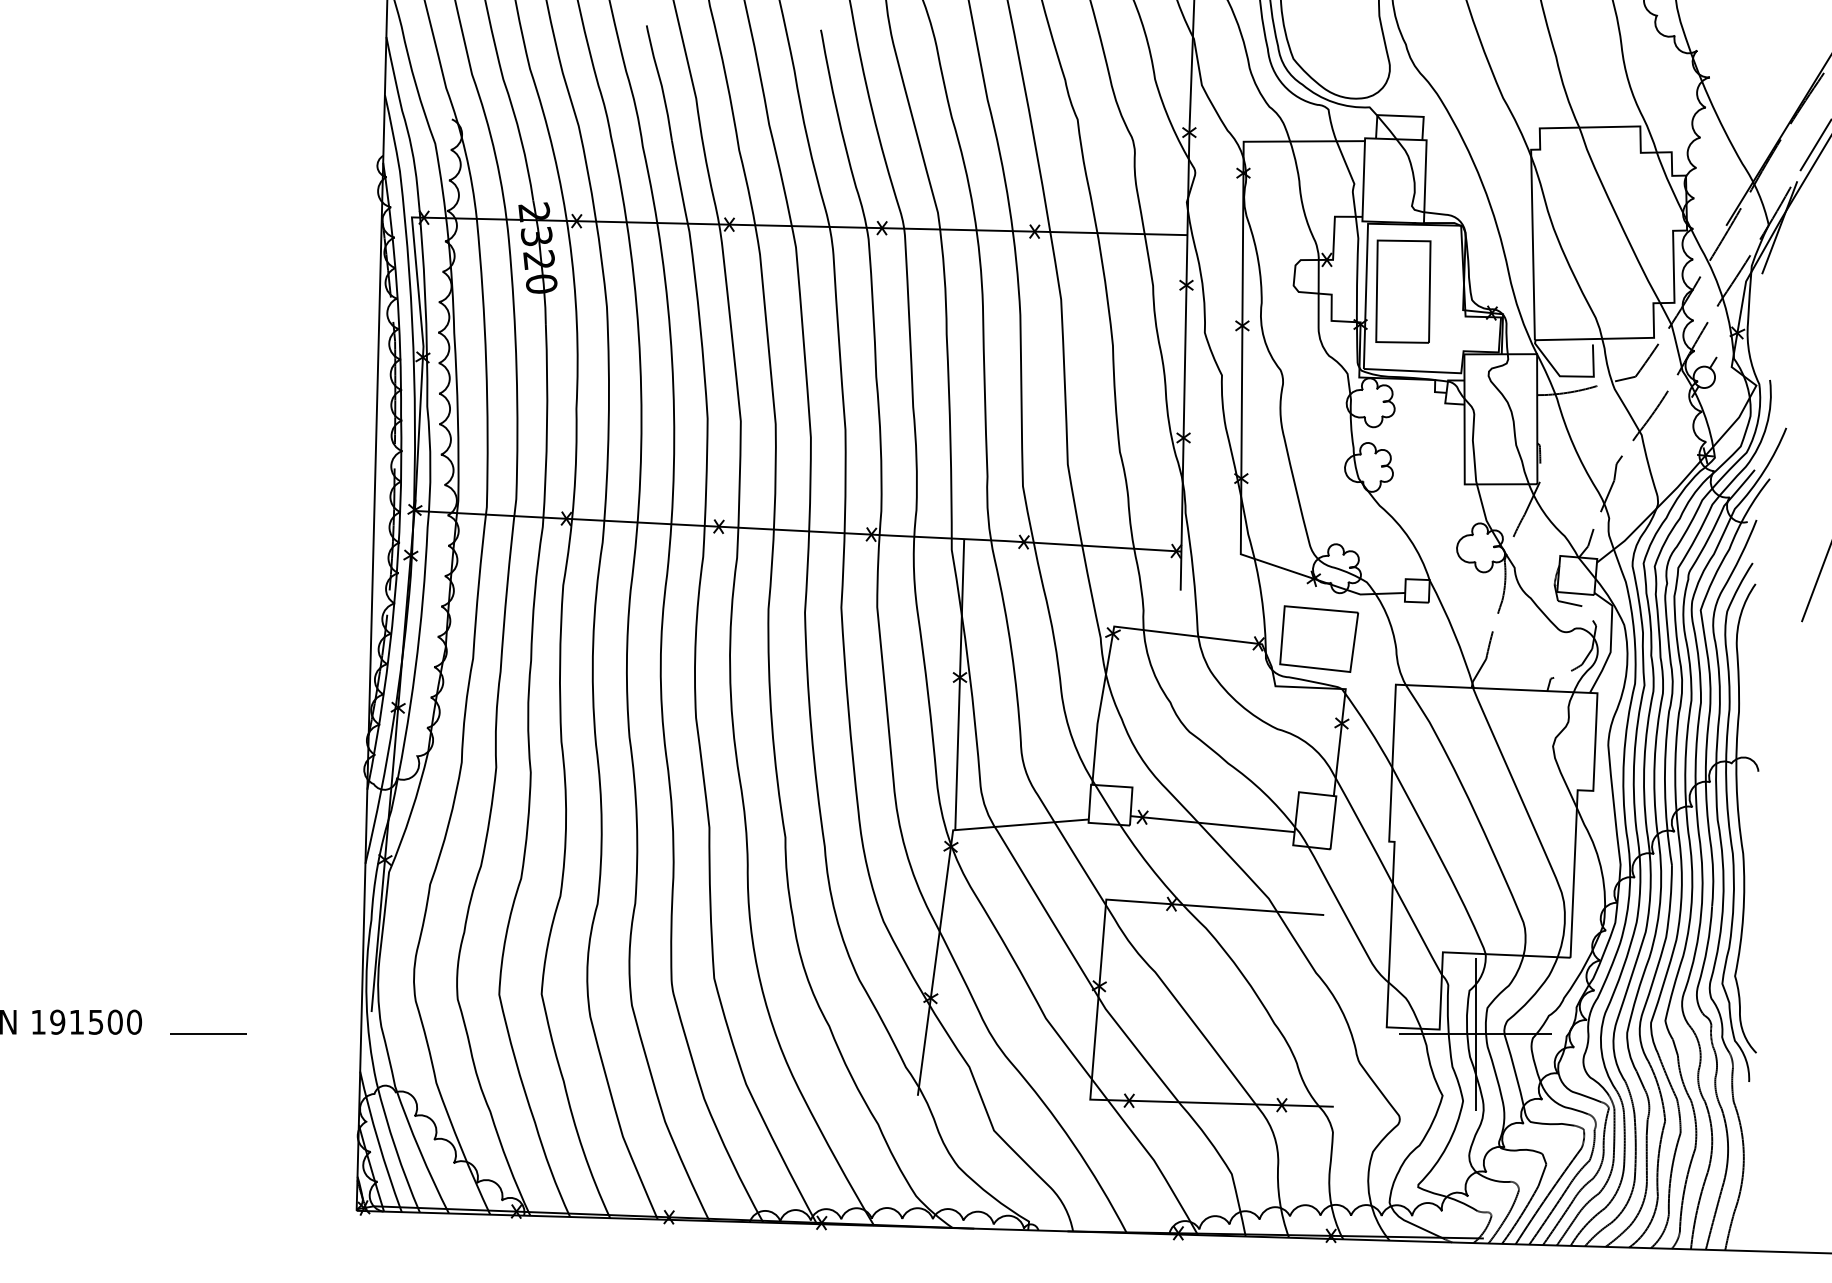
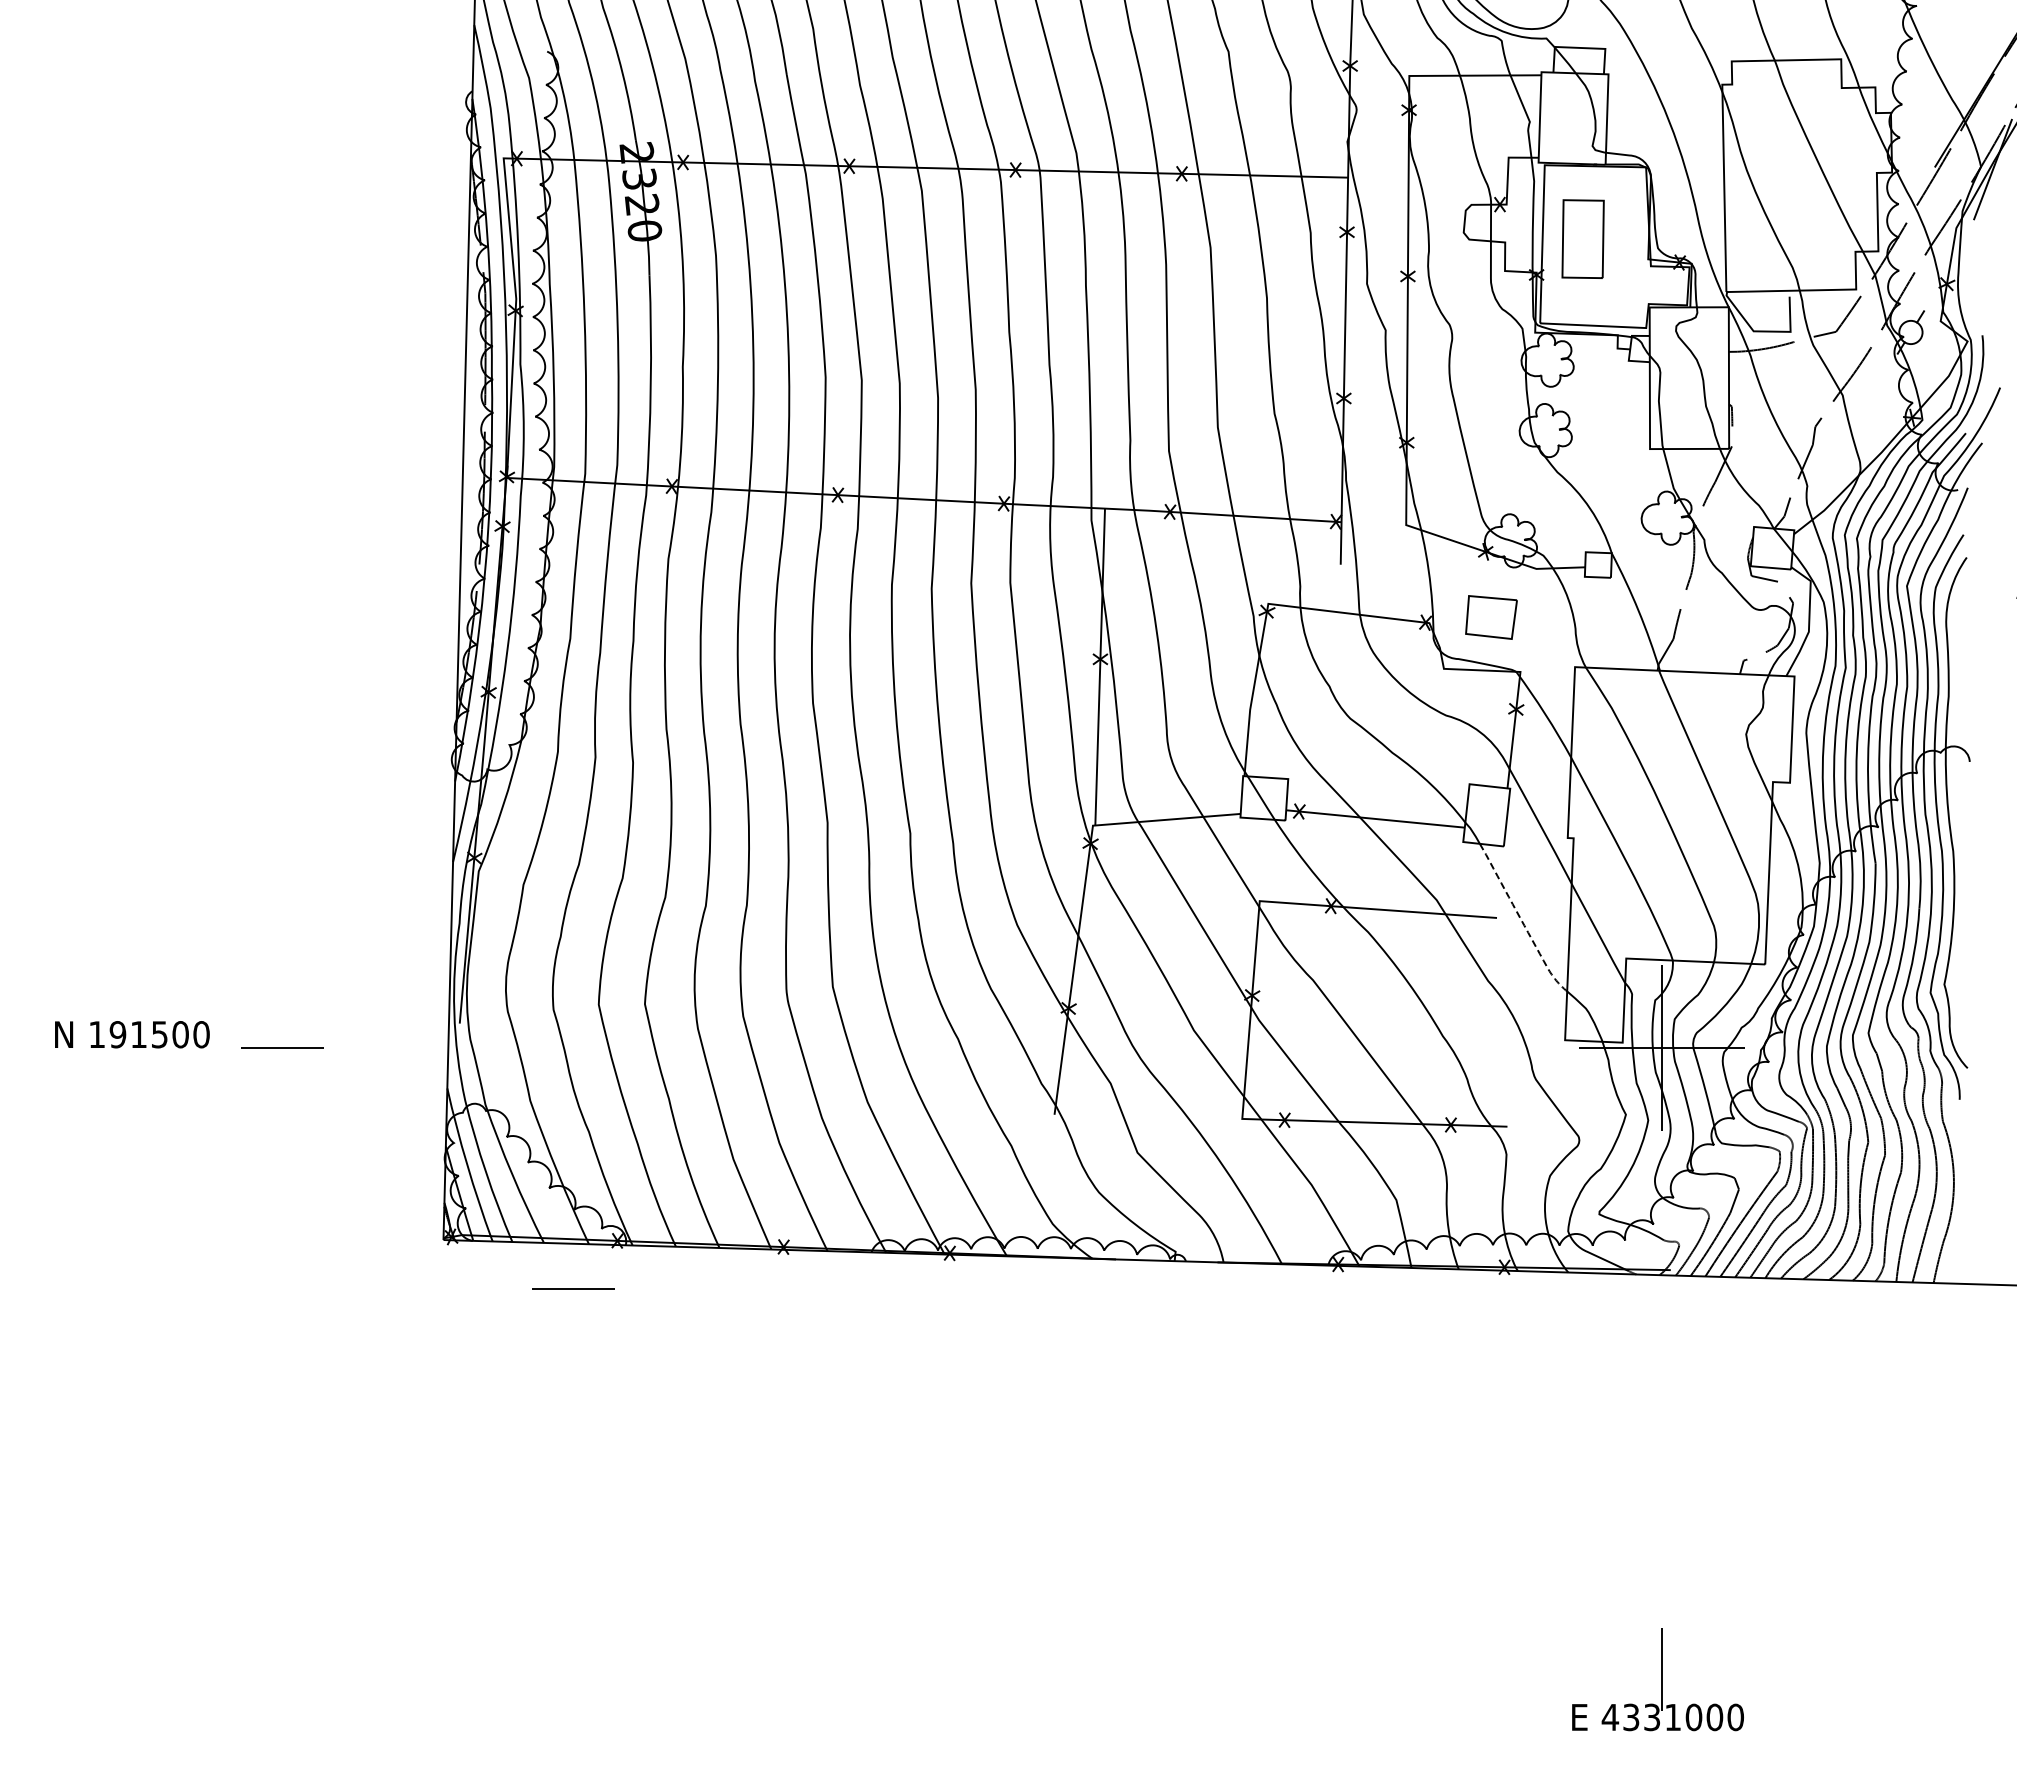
part: (1402, 291) -> (1582, 238), size x0.7
part: (1319, 639) -> (1491, 617), size x0.6
line: (1346, 916) -> (1521, 919), solid -> dashed
line: (476, 1255) -> (573, 1288), added

